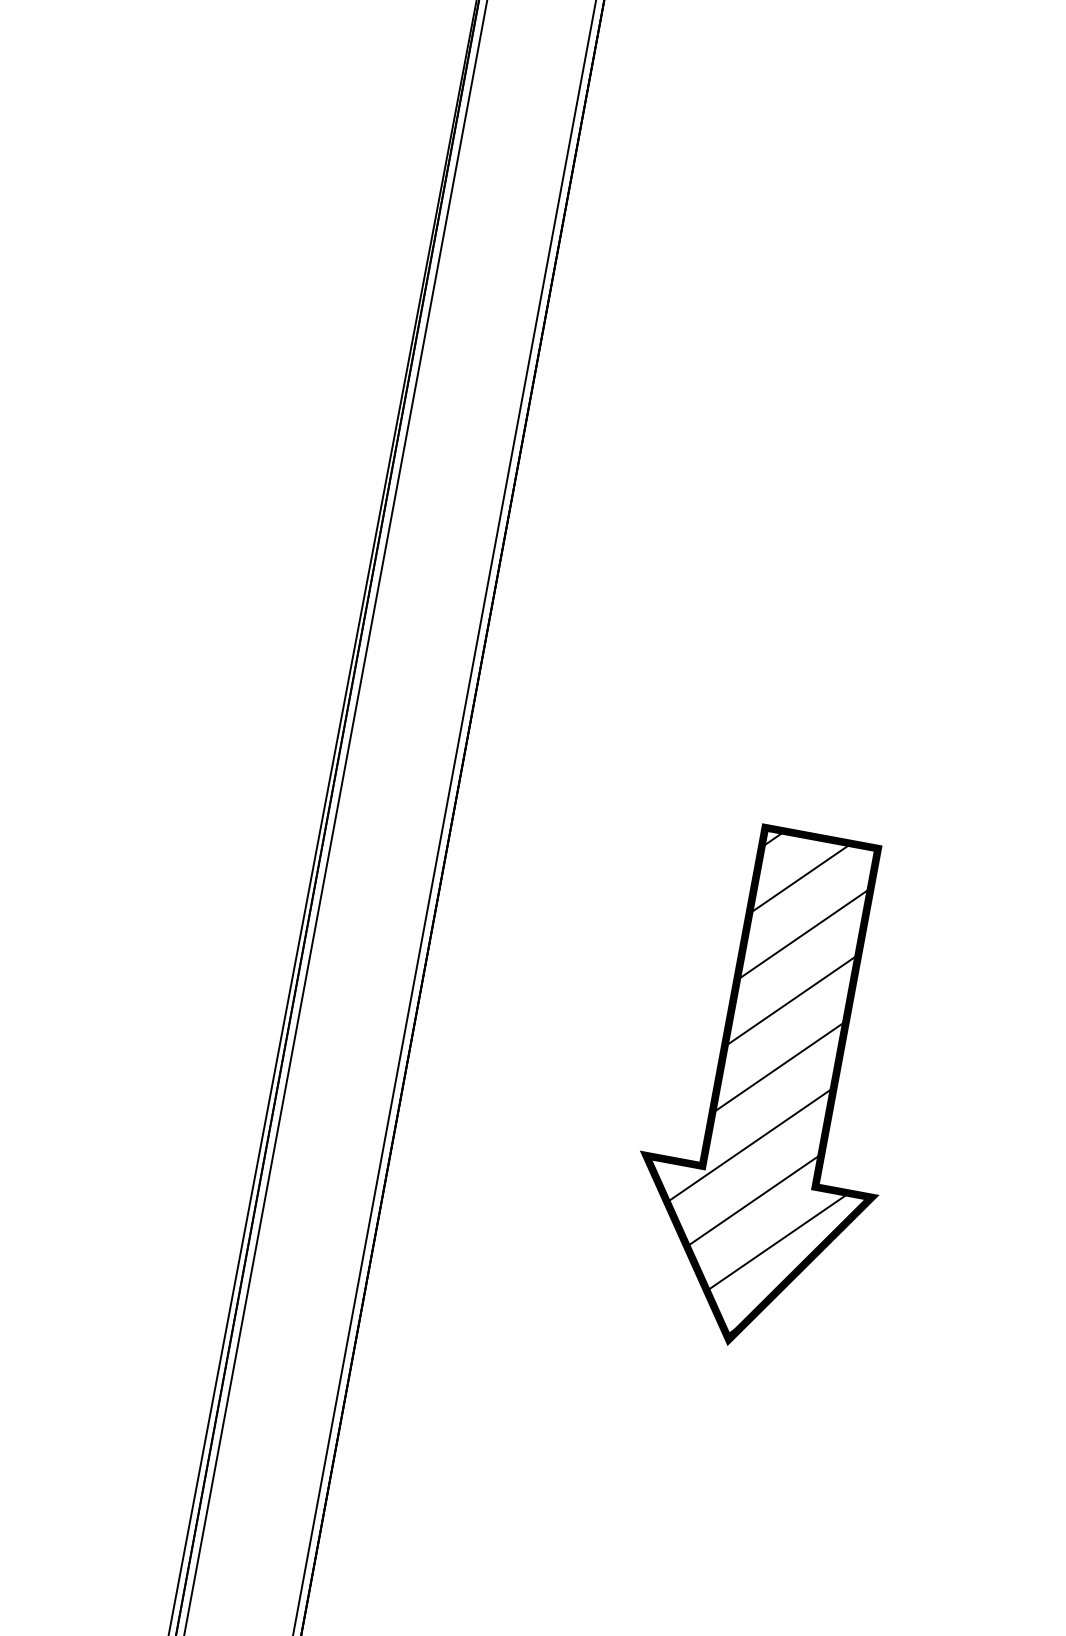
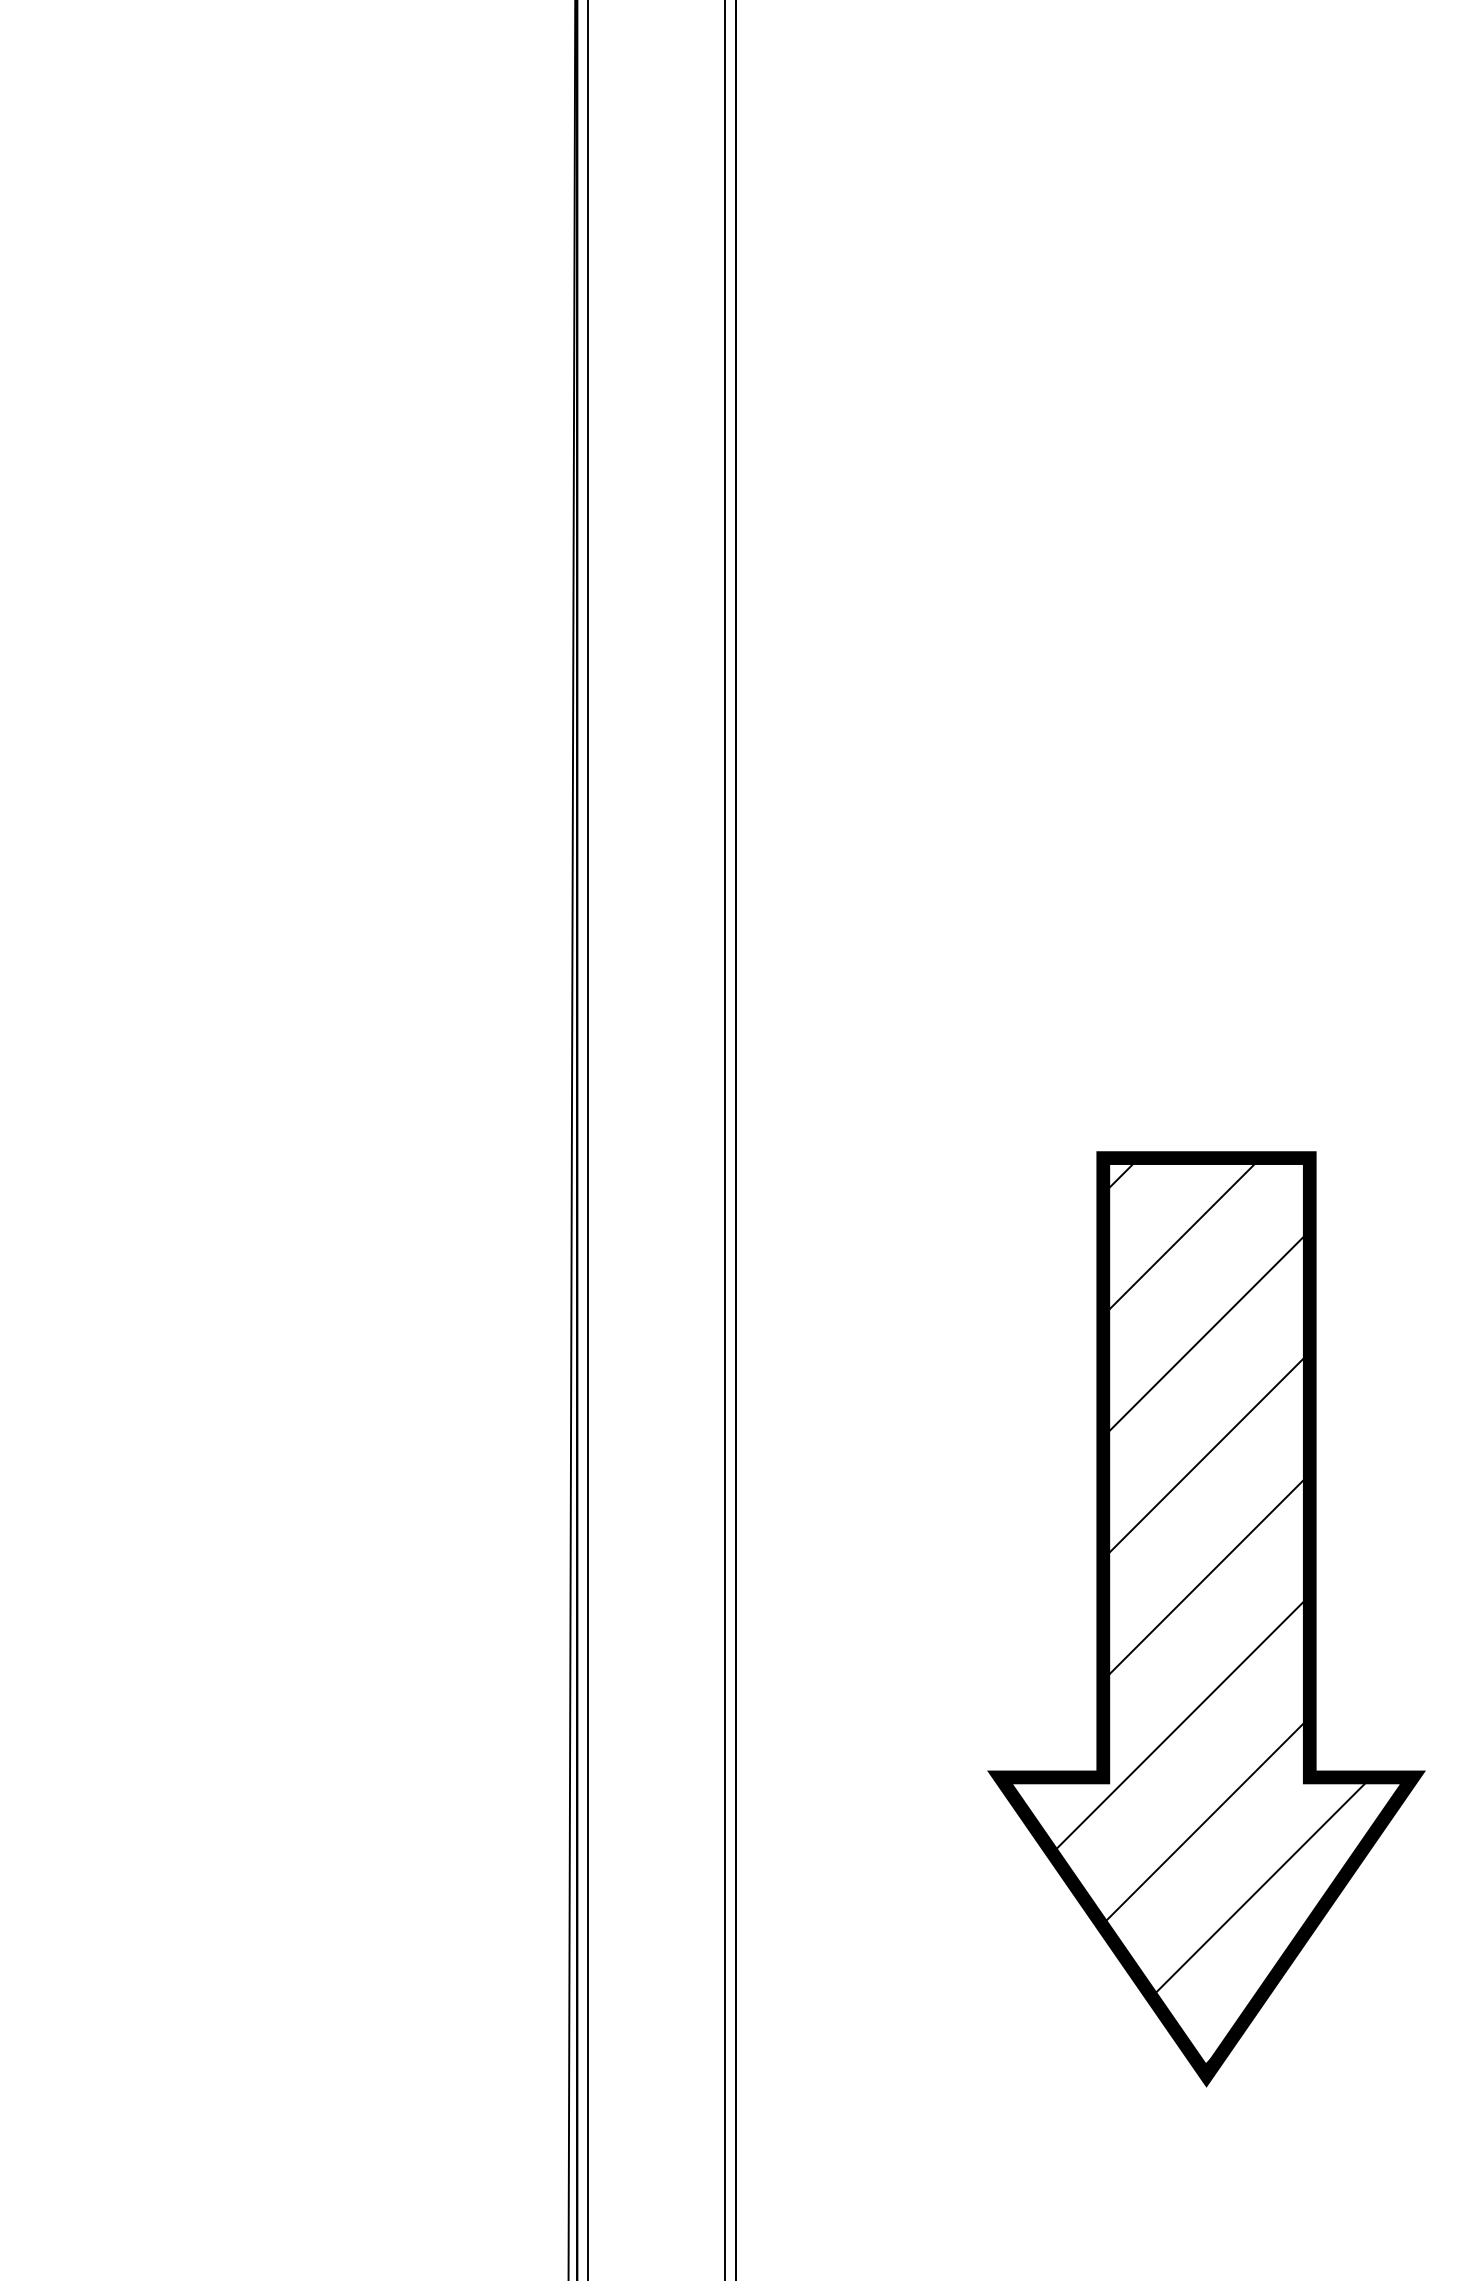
part: (774, 1090) -> (1206, 1619), size x1.4

